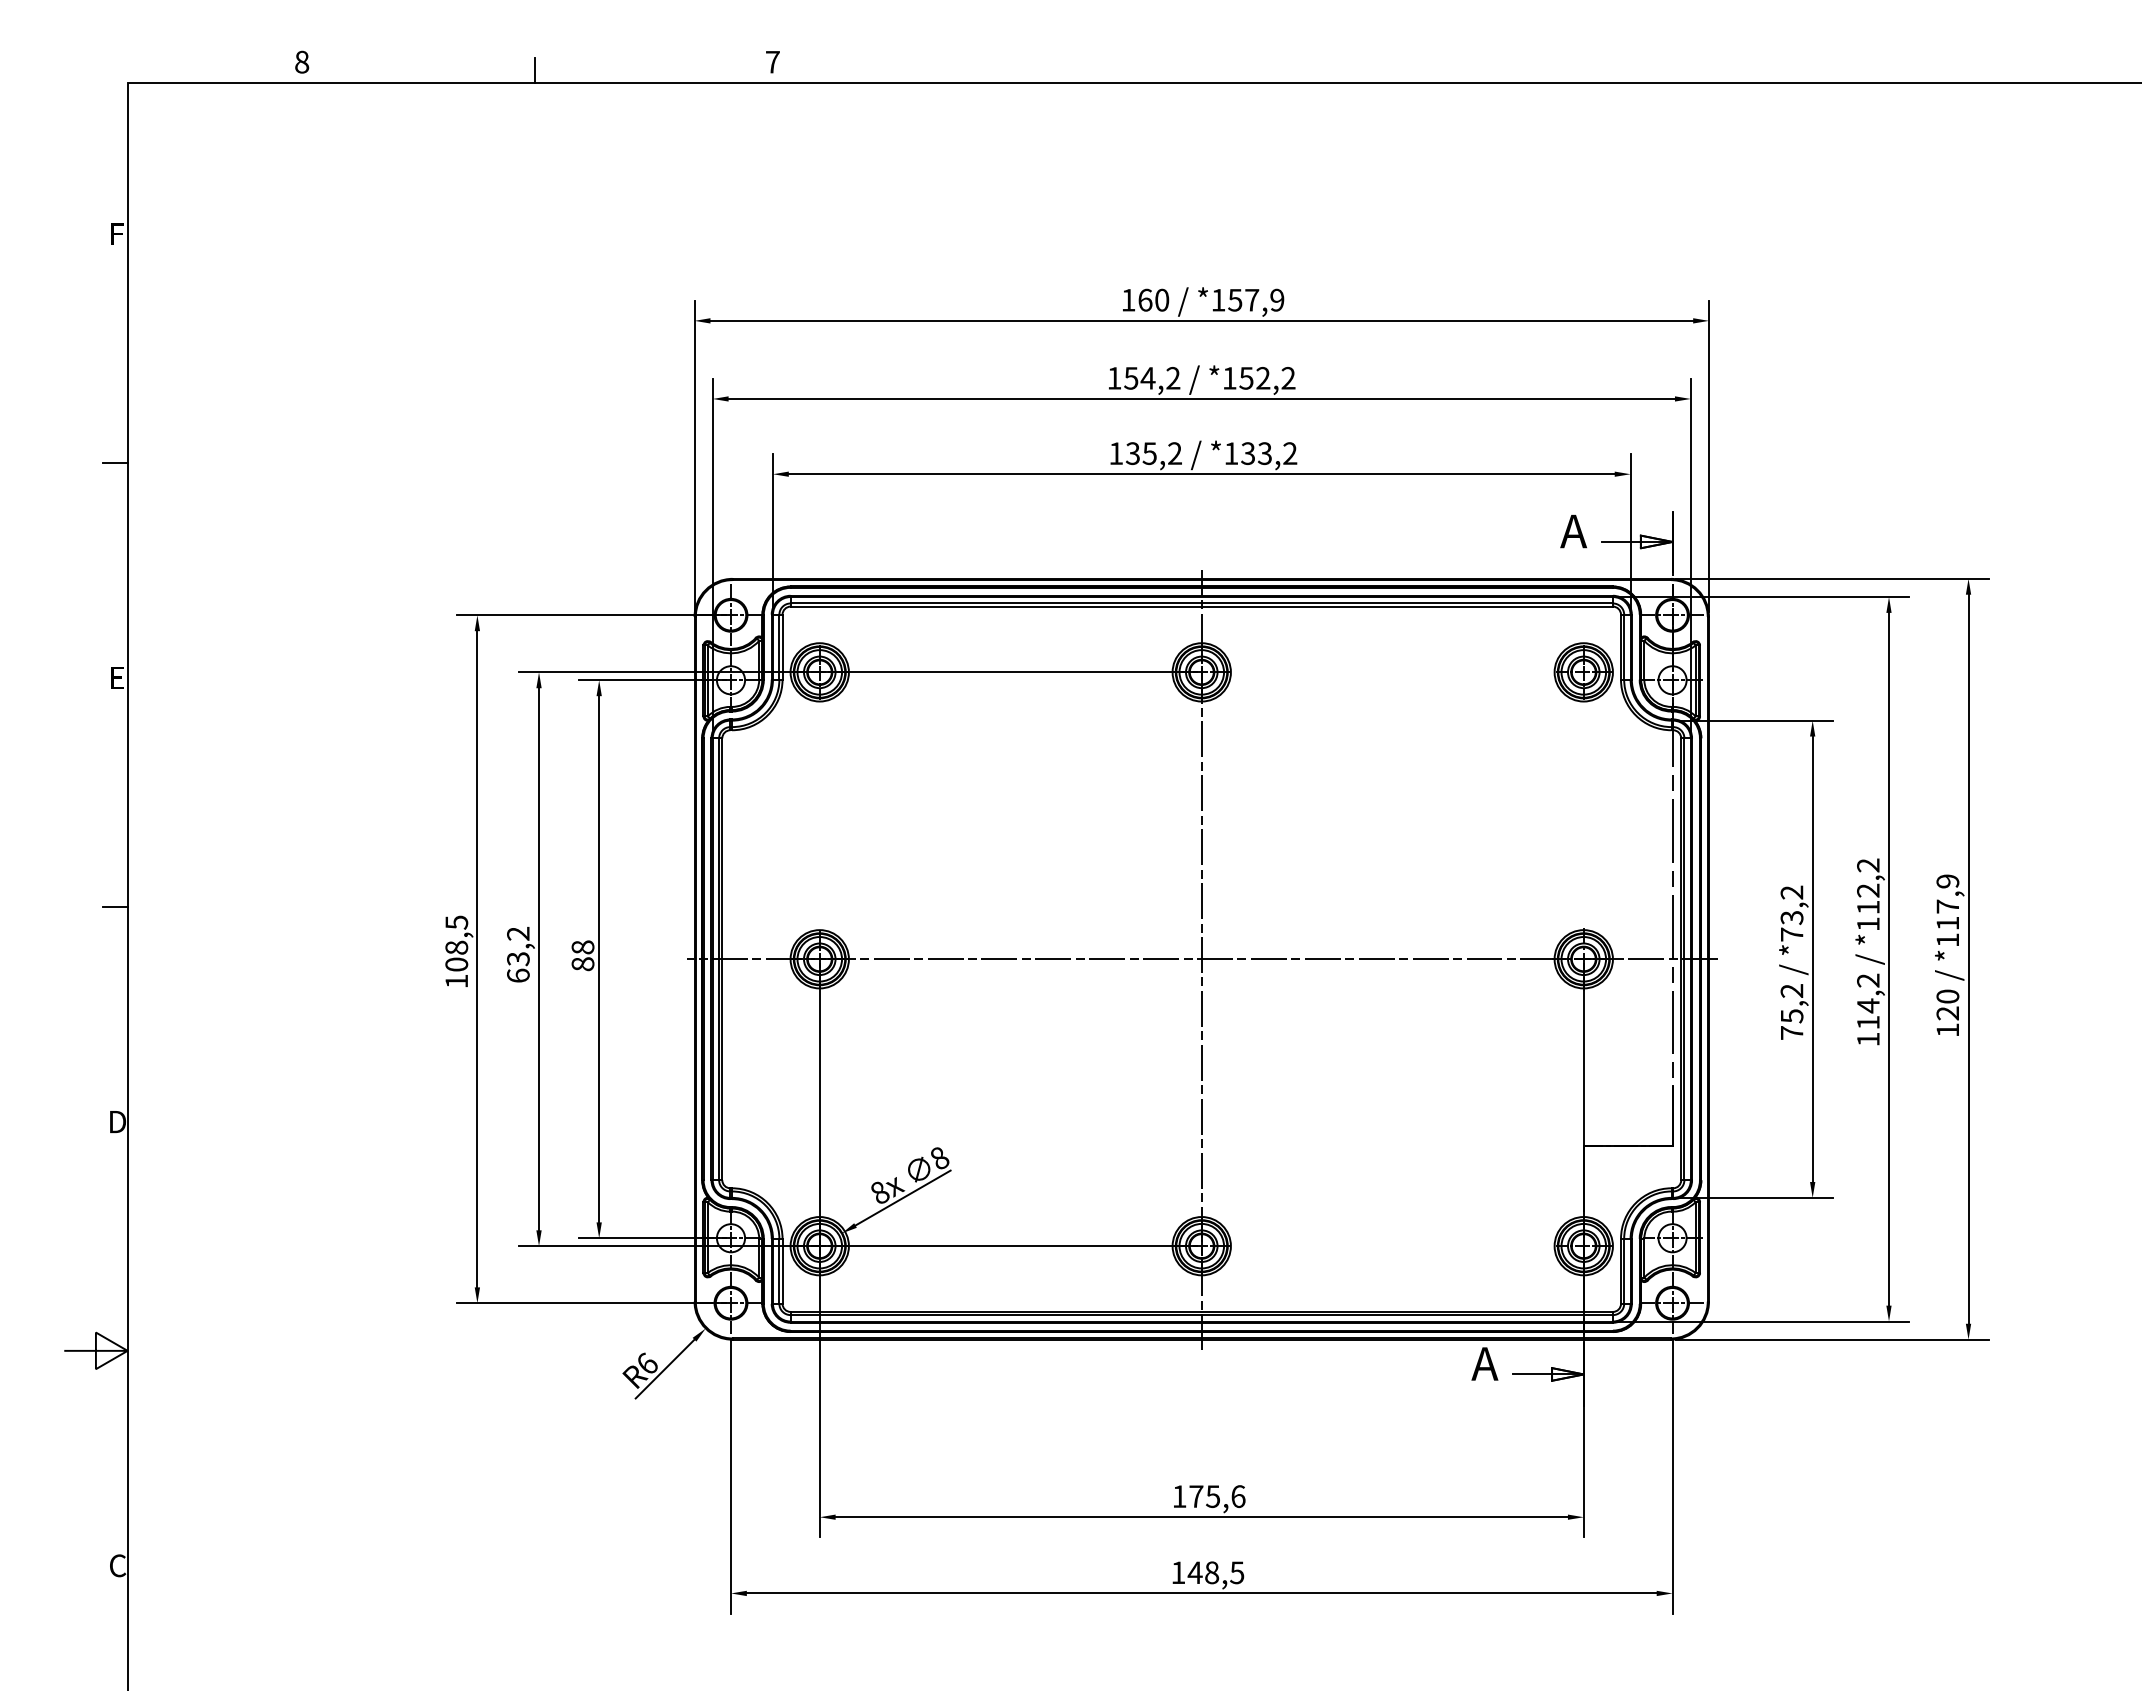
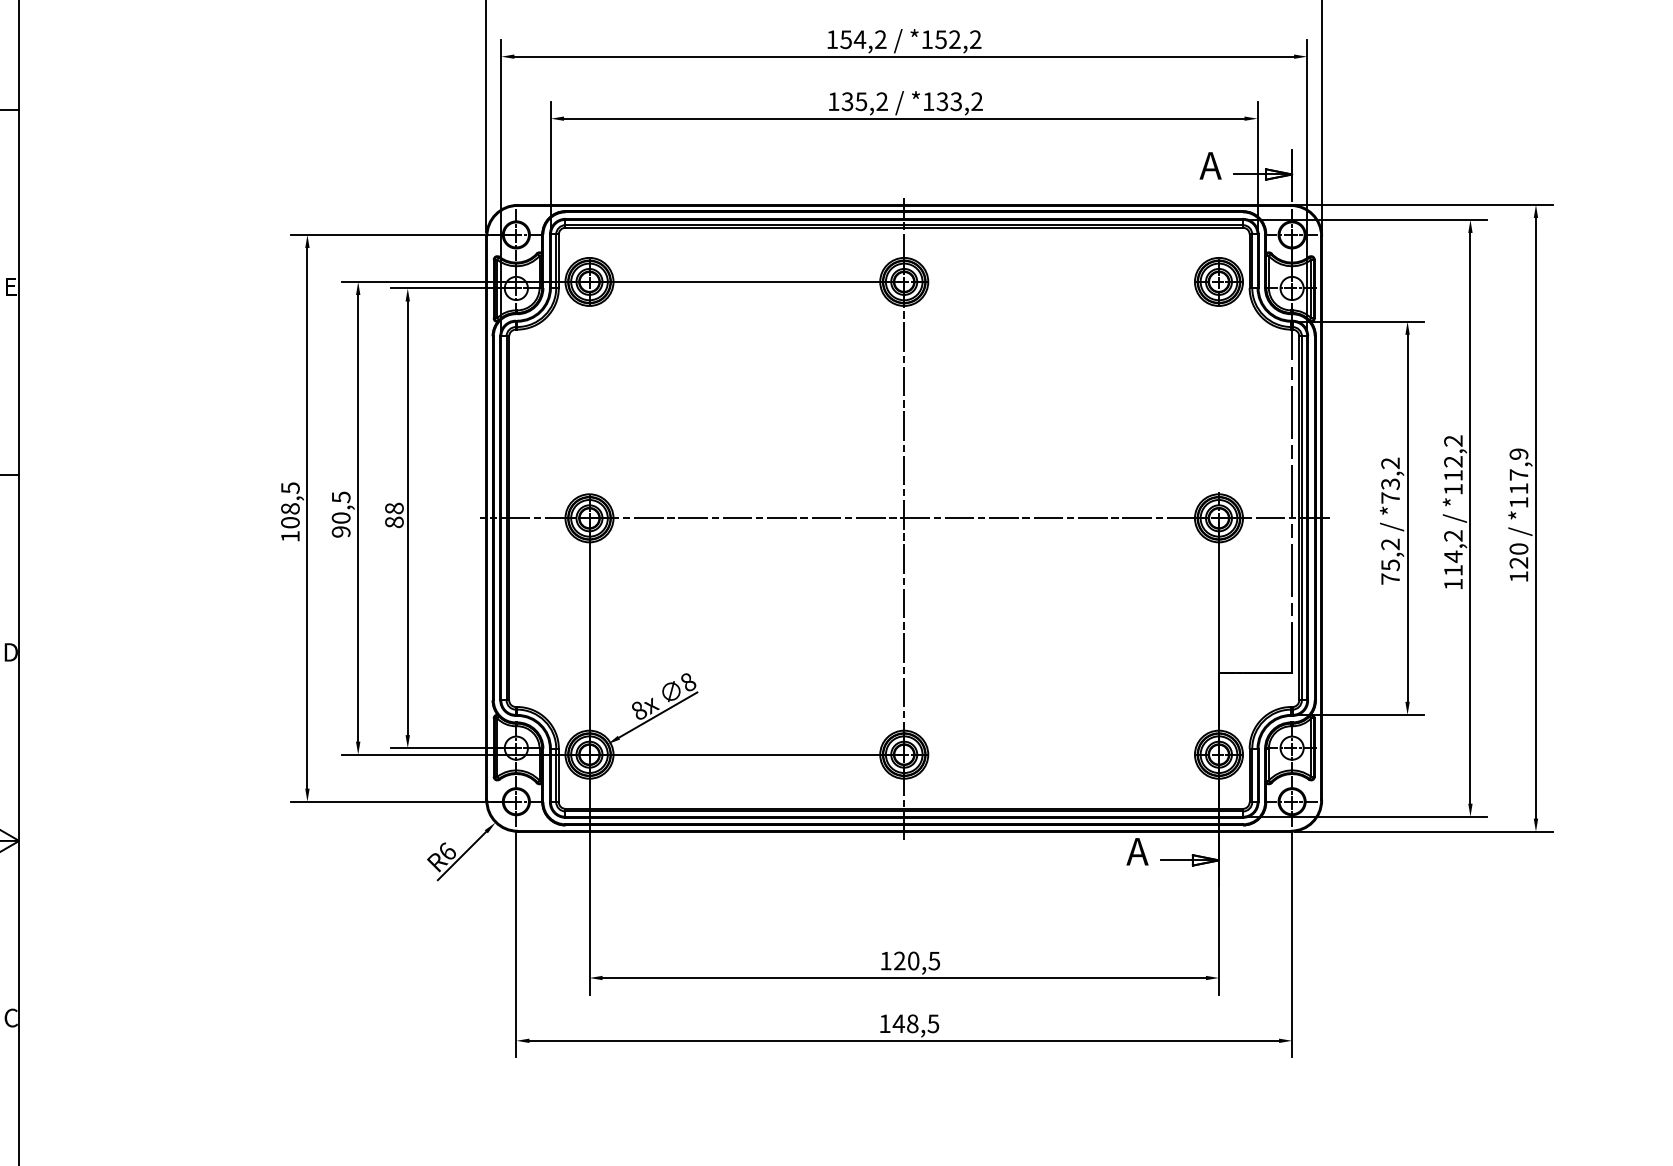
text: (518, 954) -> (341, 514), 63,2 -> 90,5
text: (1217, 1496) -> (917, 960), 175,6 -> 120,5

